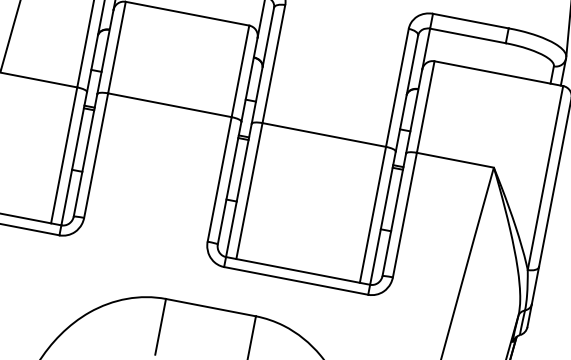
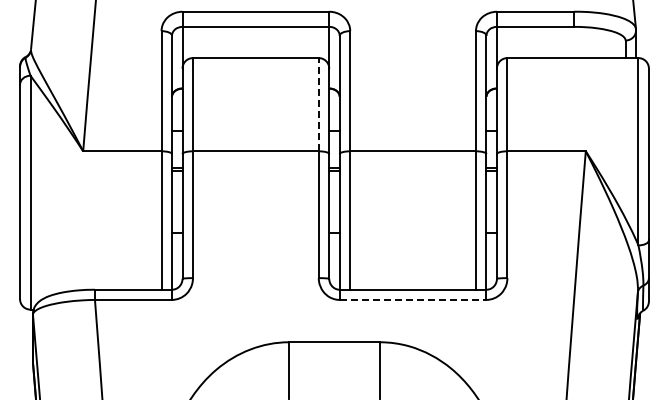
line: (240, 71) -> (318, 104), solid -> dashed
line: (296, 280) -> (413, 299), solid -> dashed

